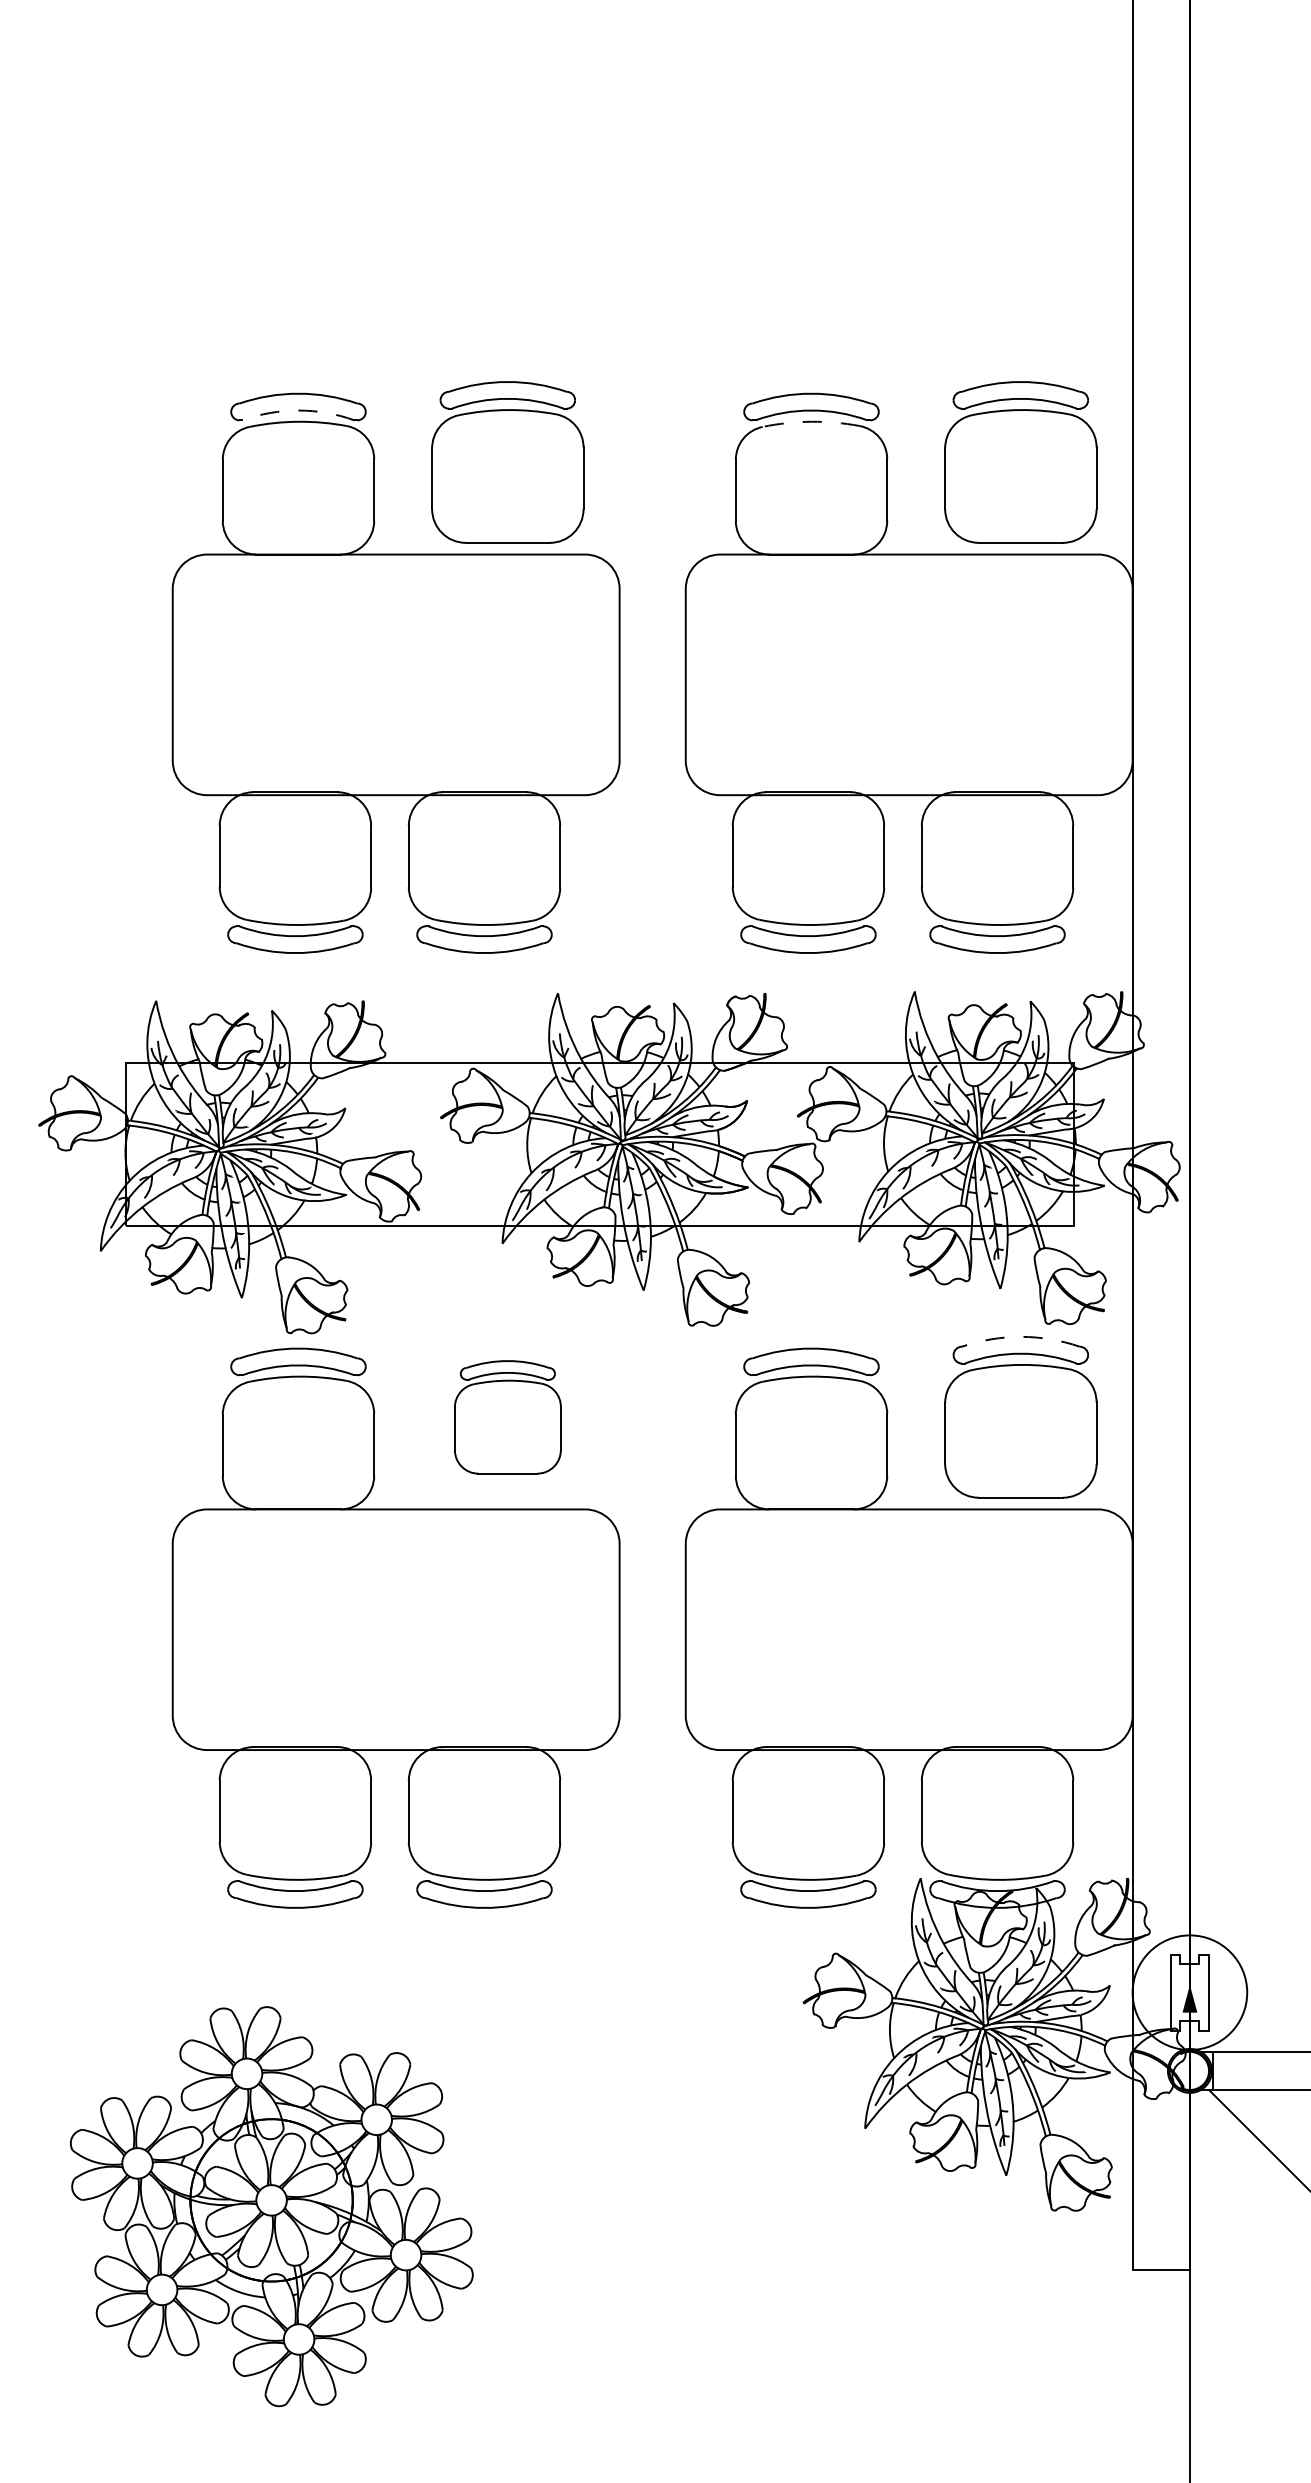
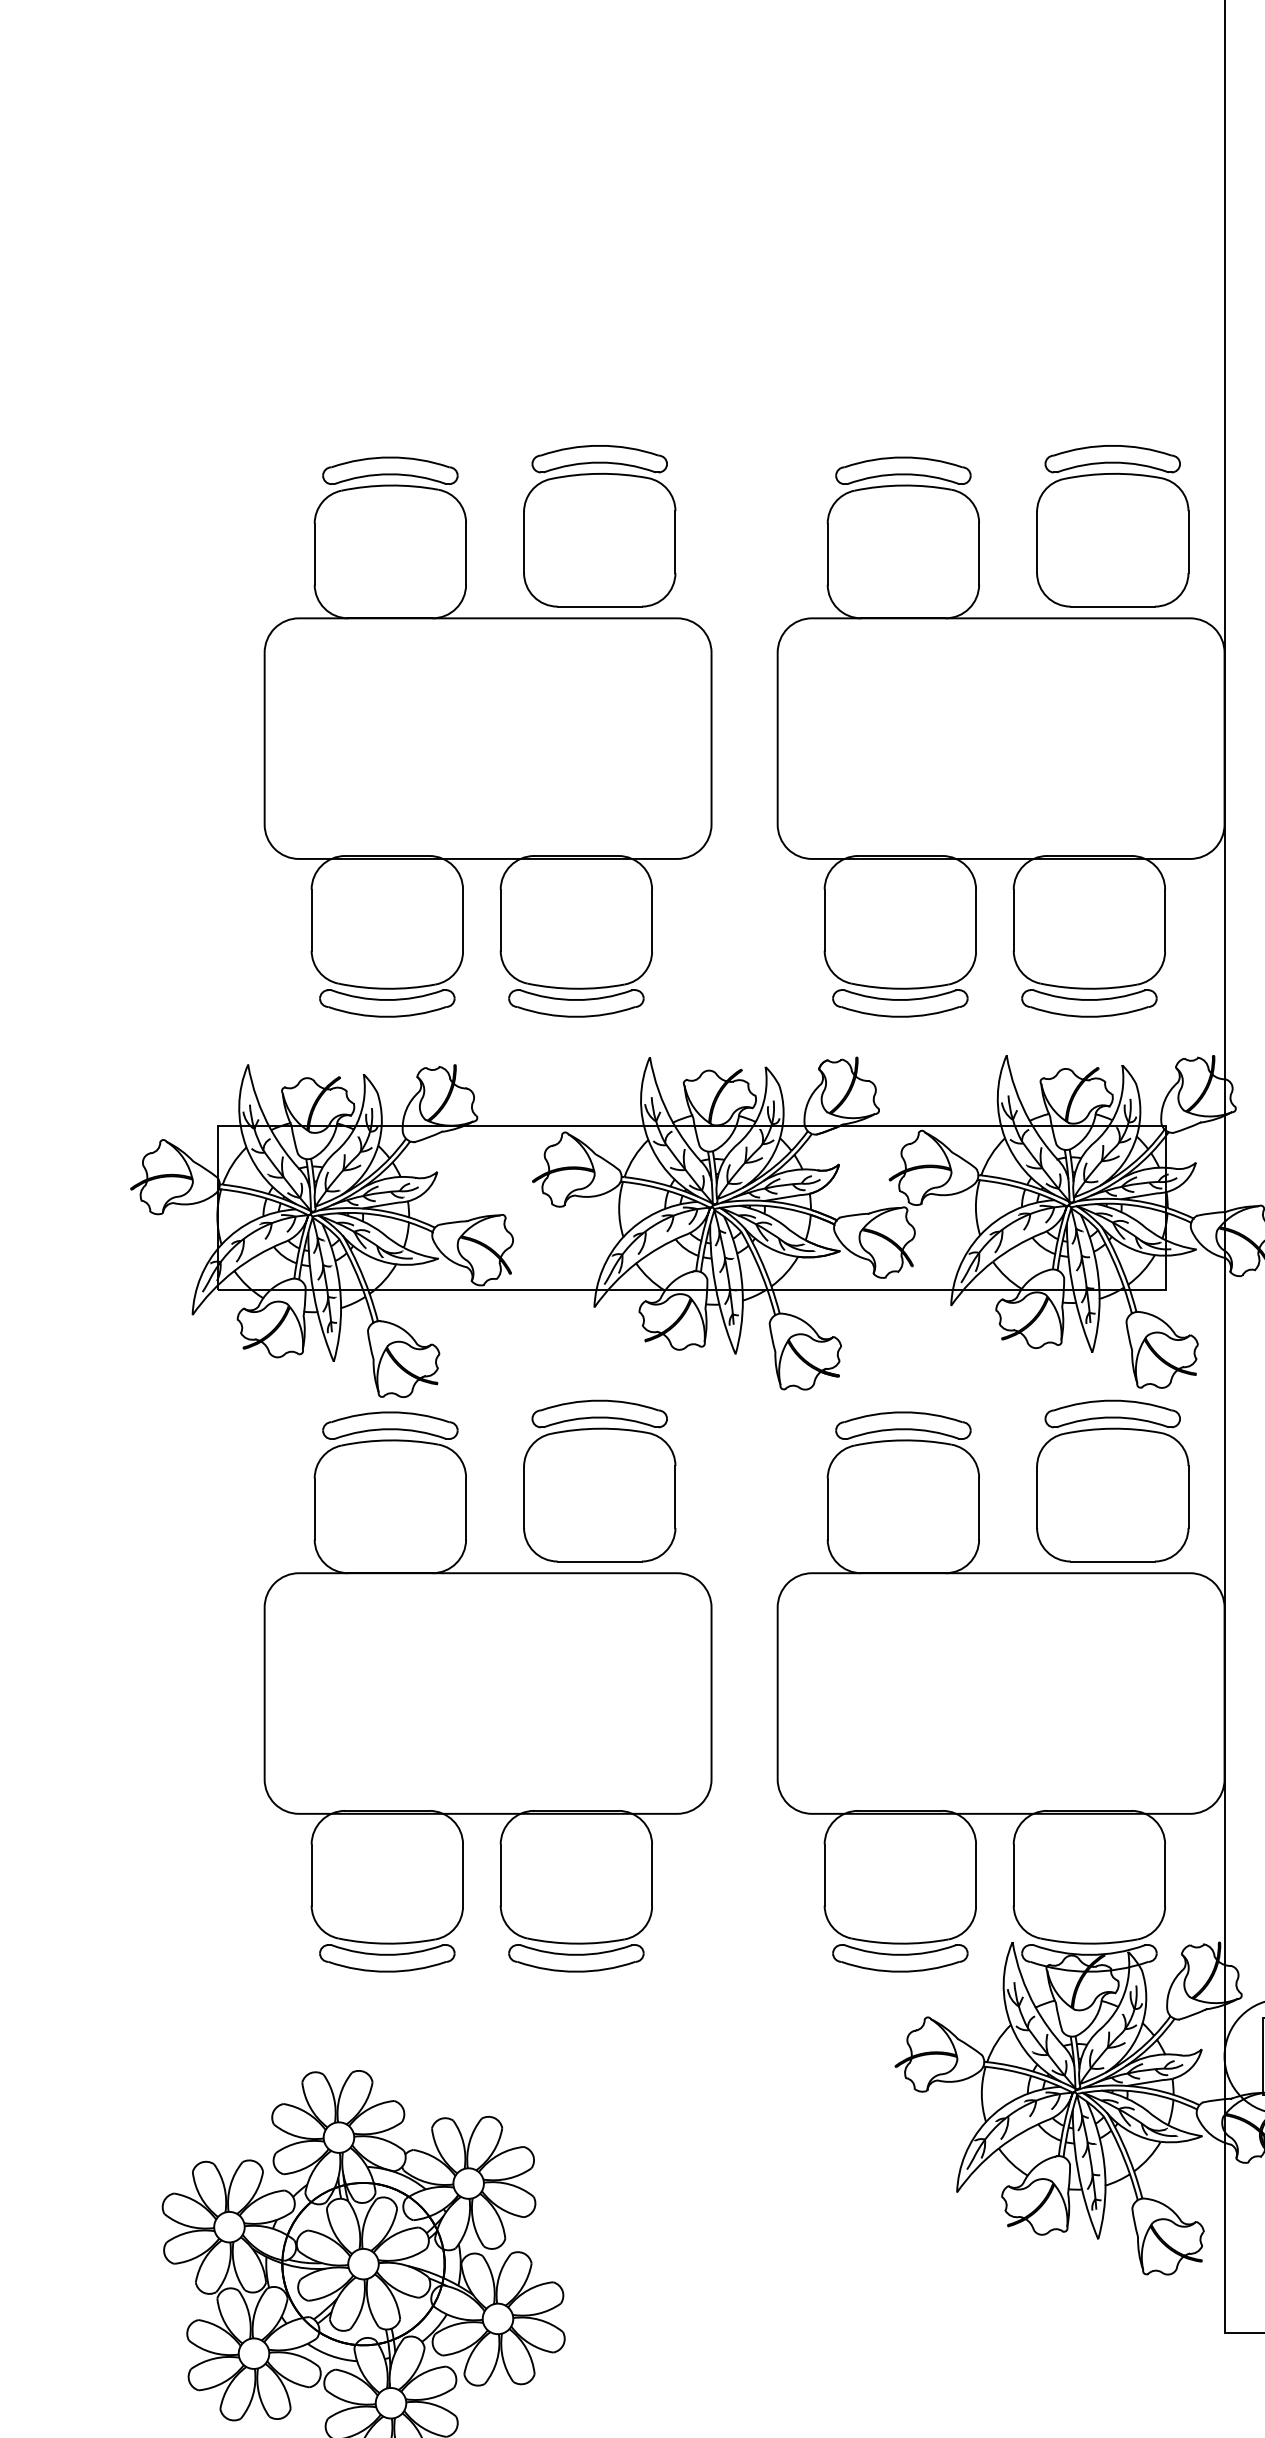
arc: (298, 410) -> (390, 474), dashed -> solid
arc: (811, 421) -> (903, 485), dashed -> solid
arc: (1020, 1336) -> (1112, 1400), dashed -> solid
part: (507, 1417) -> (599, 1481), size x1.43

